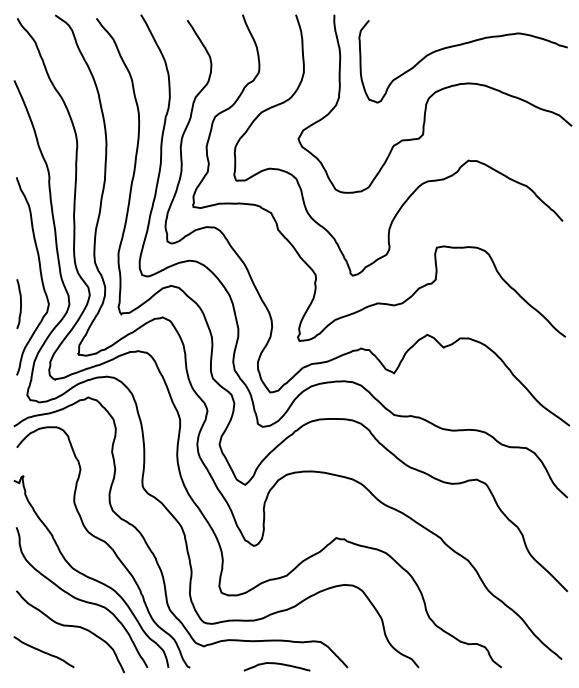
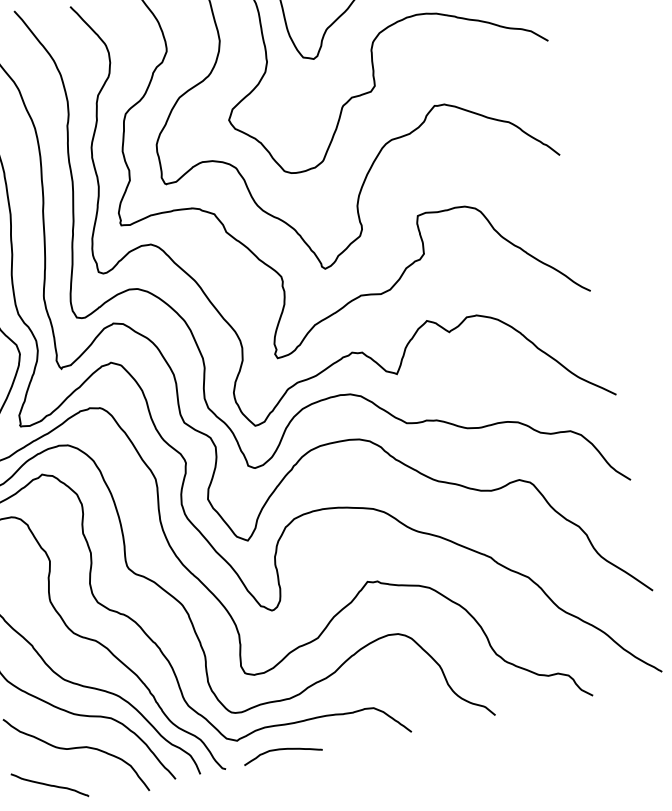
curve: (276, 664) -> (281, 750), moved

